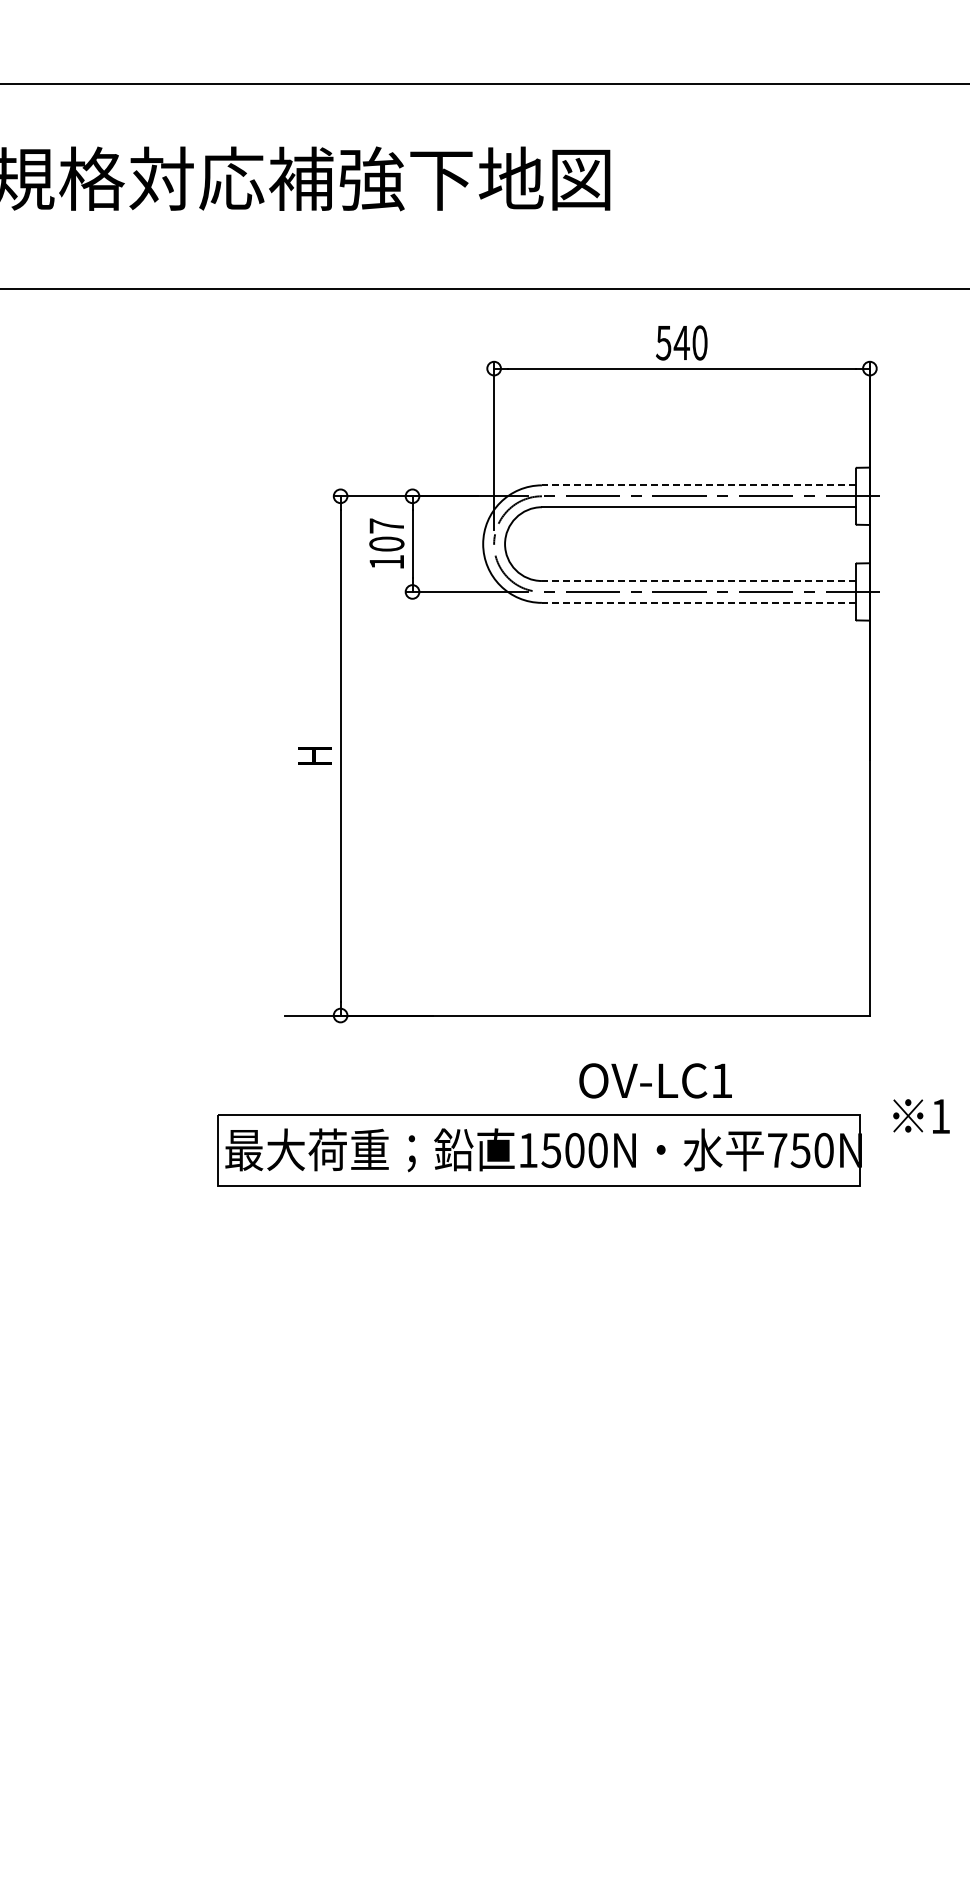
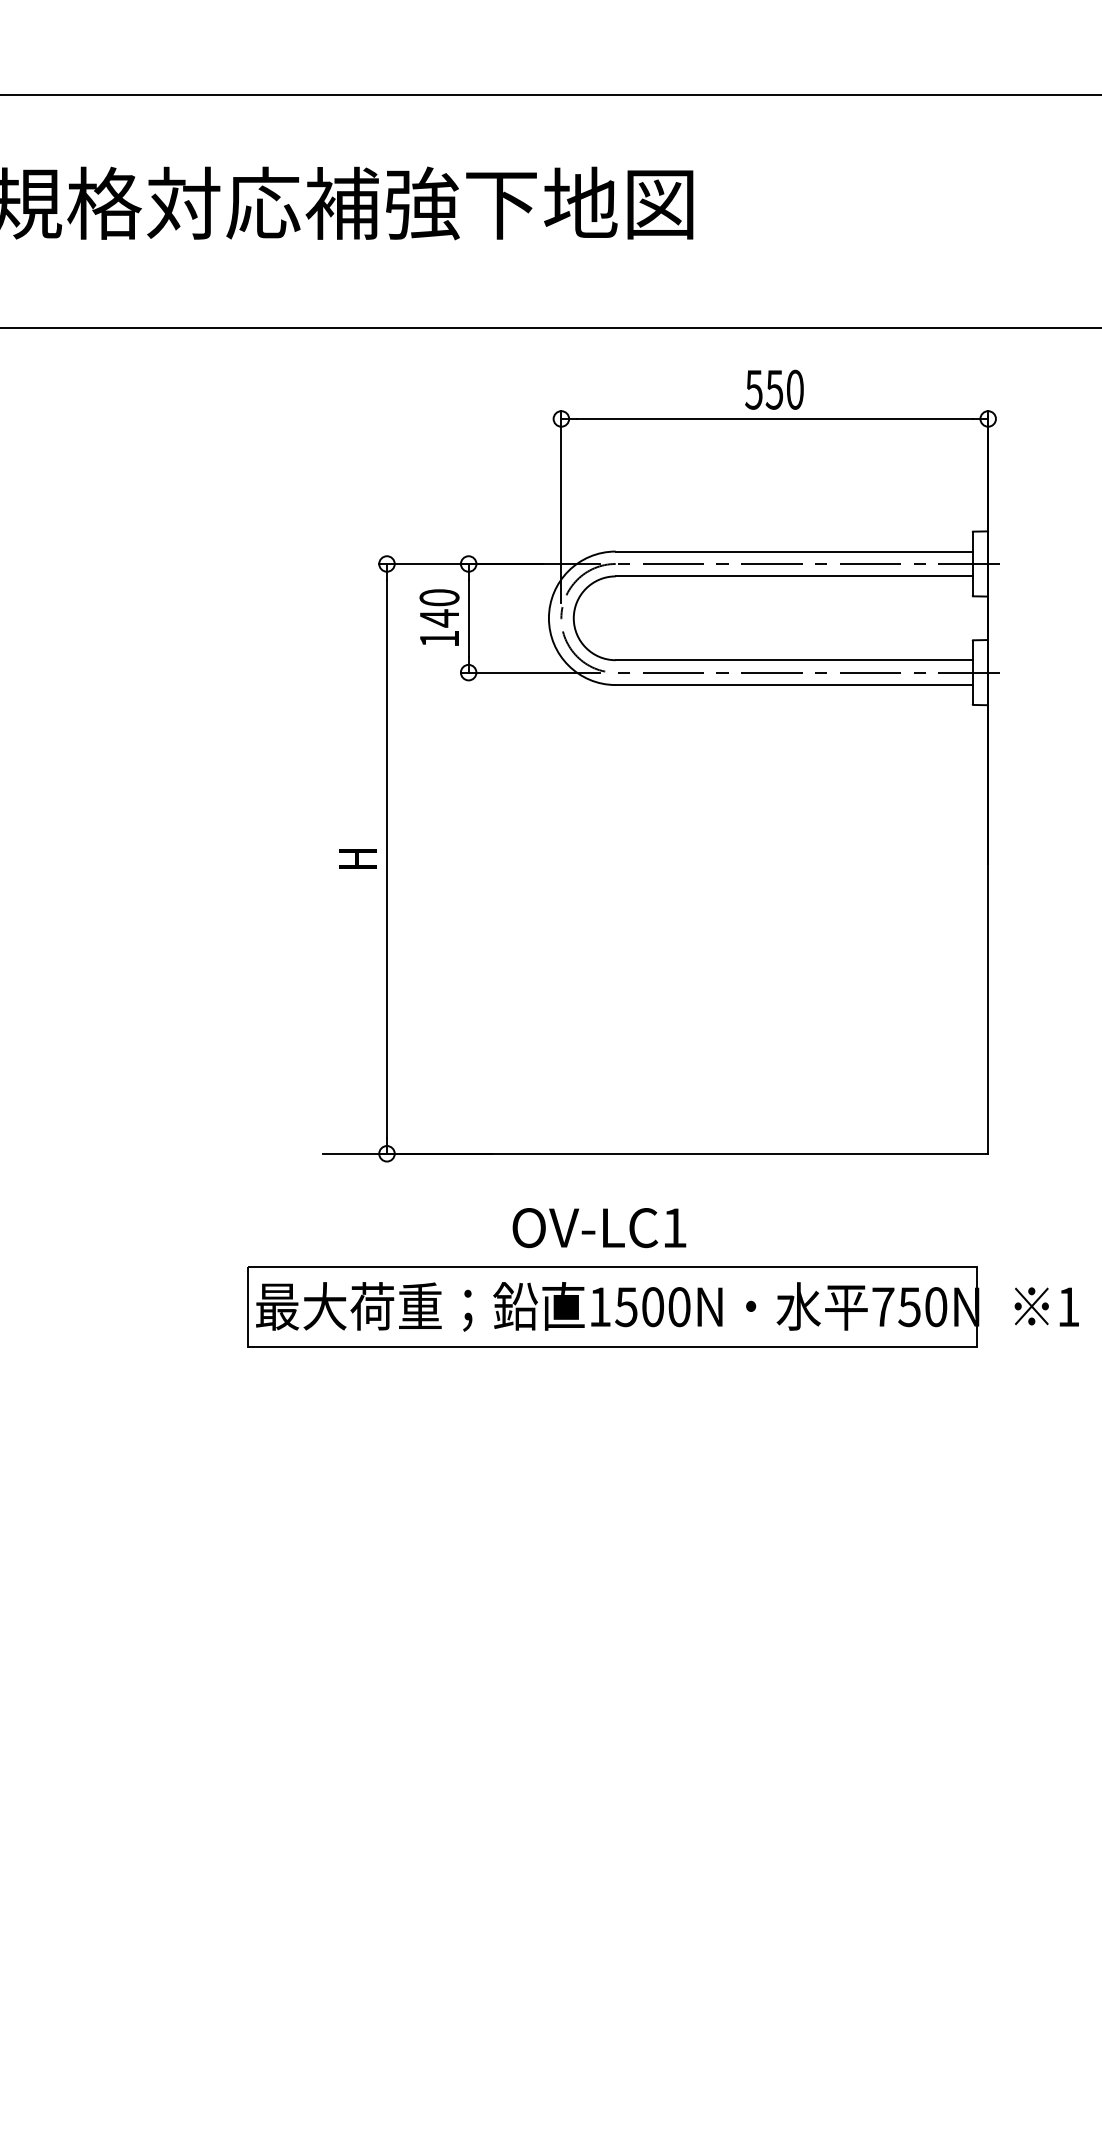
text: (681, 343) -> (774, 390), 540 -> 550
line: (698, 485) -> (793, 551), dashed -> solid
text: (386, 535) -> (439, 608), 107 -> 140
line: (698, 581) -> (793, 660), dashed -> solid
line: (698, 602) -> (793, 684), dashed -> solid
text: (655, 1080) -> (599, 1227), moved
text: (921, 1116) -> (1046, 1307), moved

